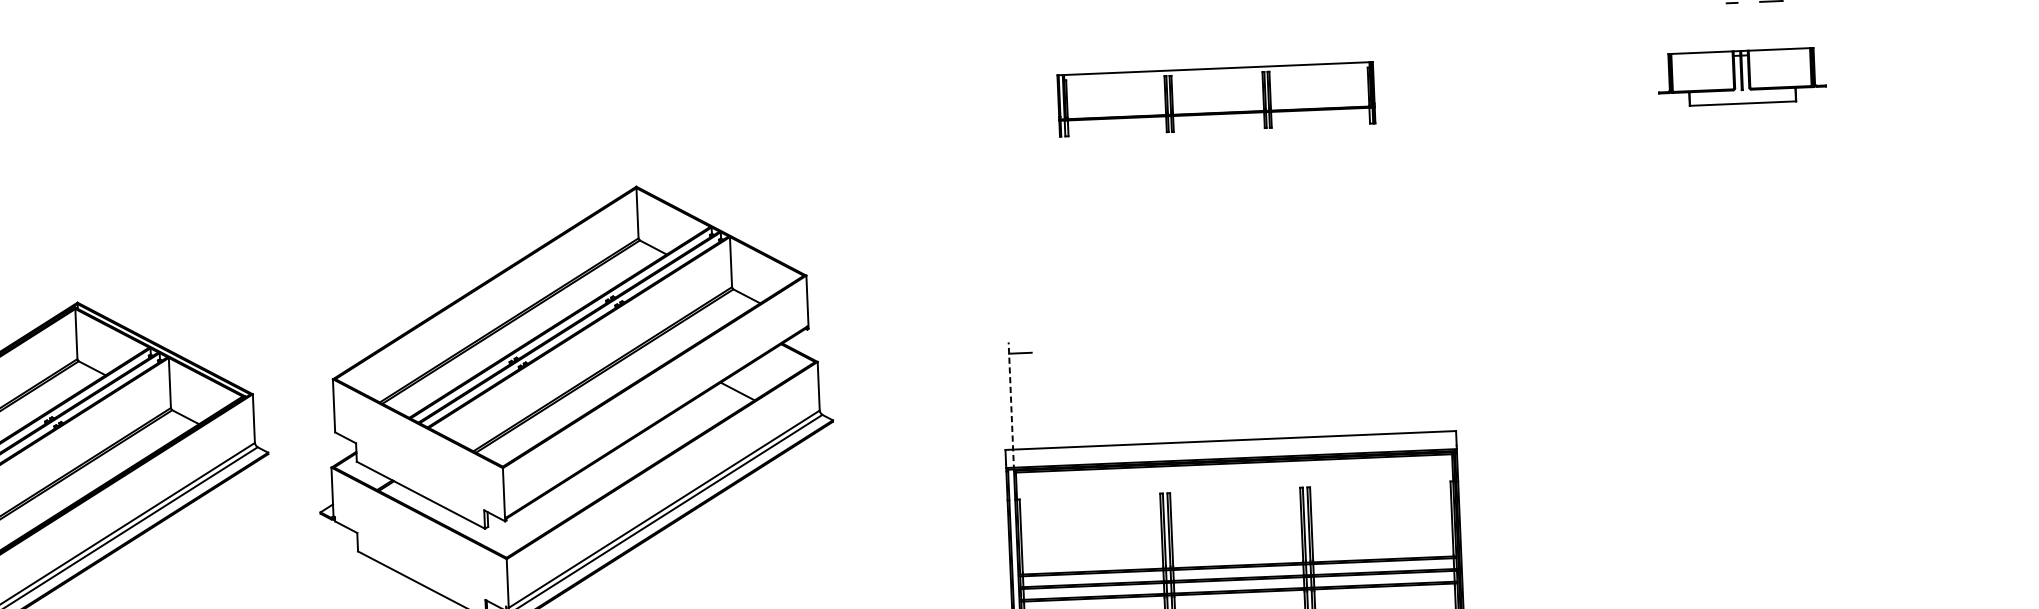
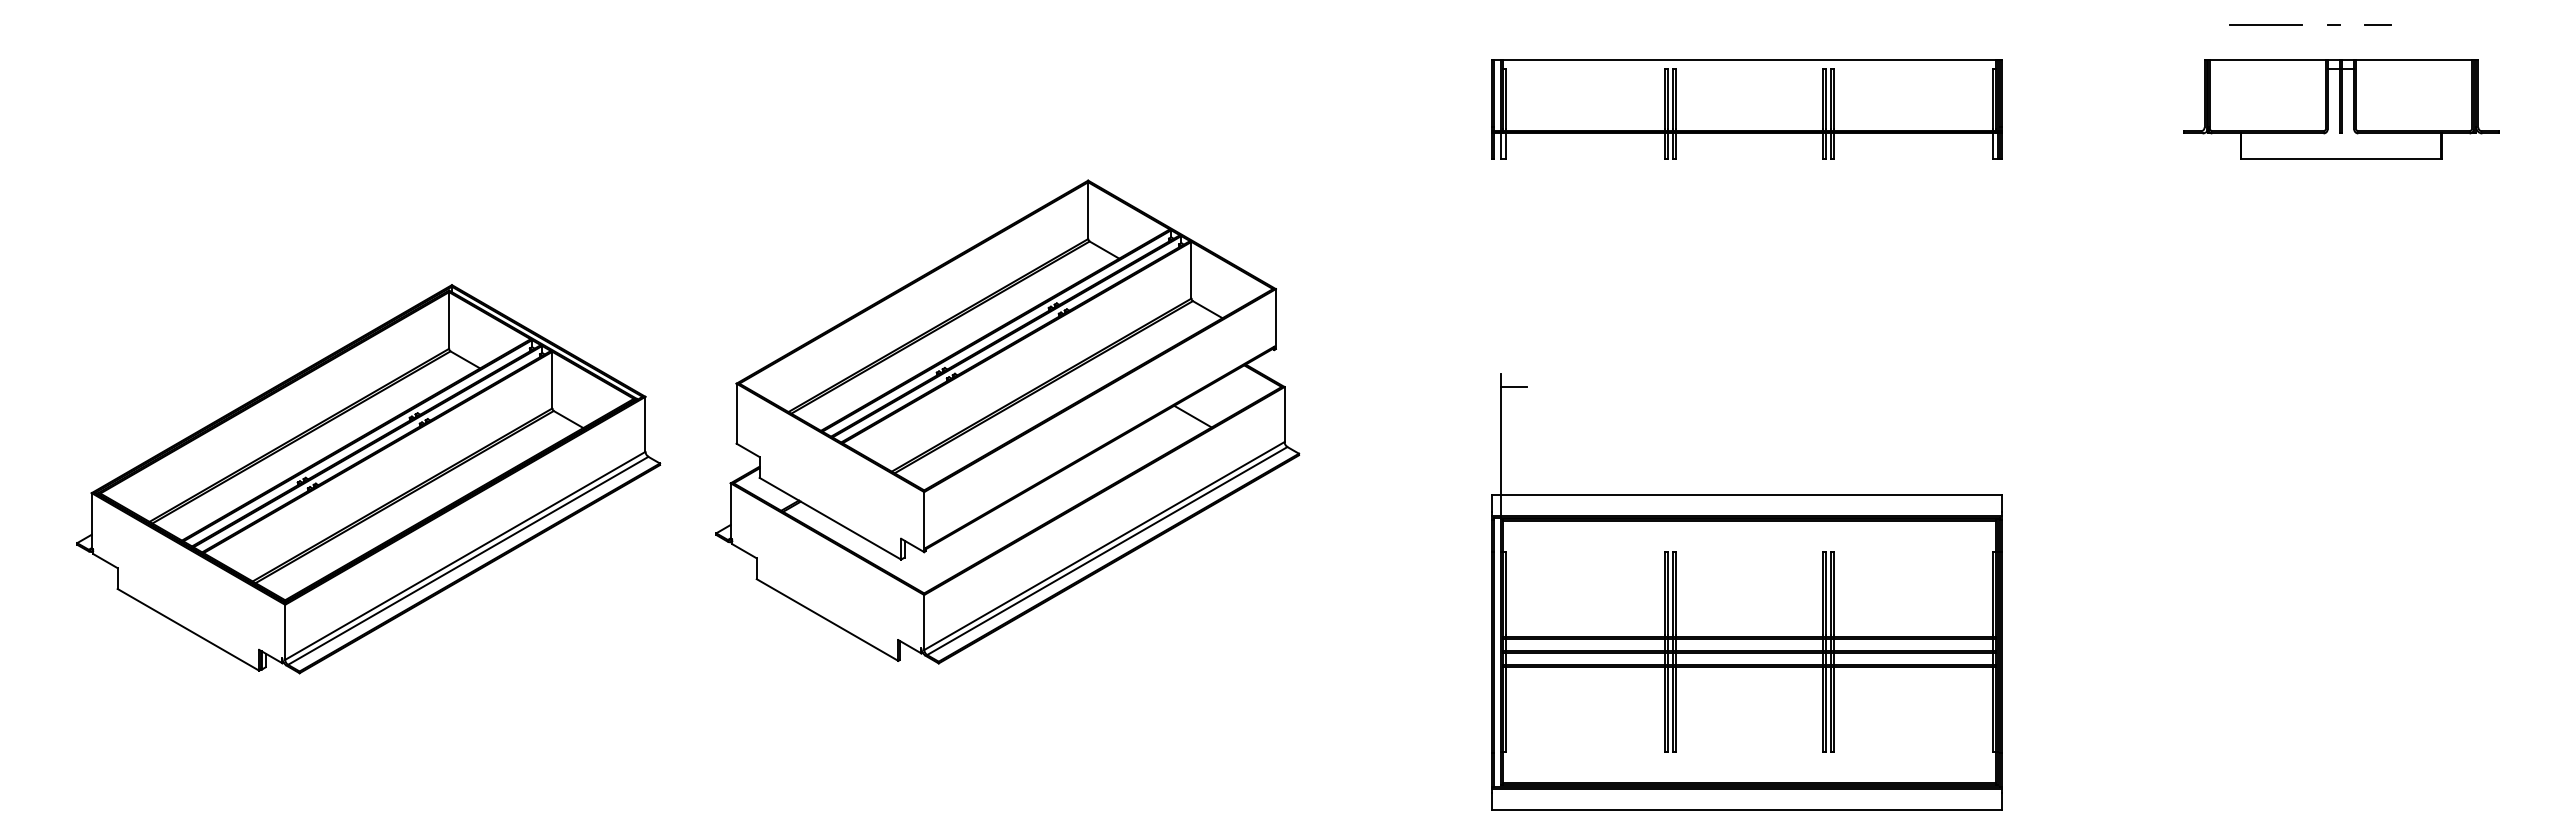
line: (1671, 5) -> (2265, 25), added
part: (1742, 77) -> (2341, 109), size x1.67
part: (1215, 99) -> (1746, 109), size x1.43
line: (1011, 406) -> (1501, 446), dashed -> solid

